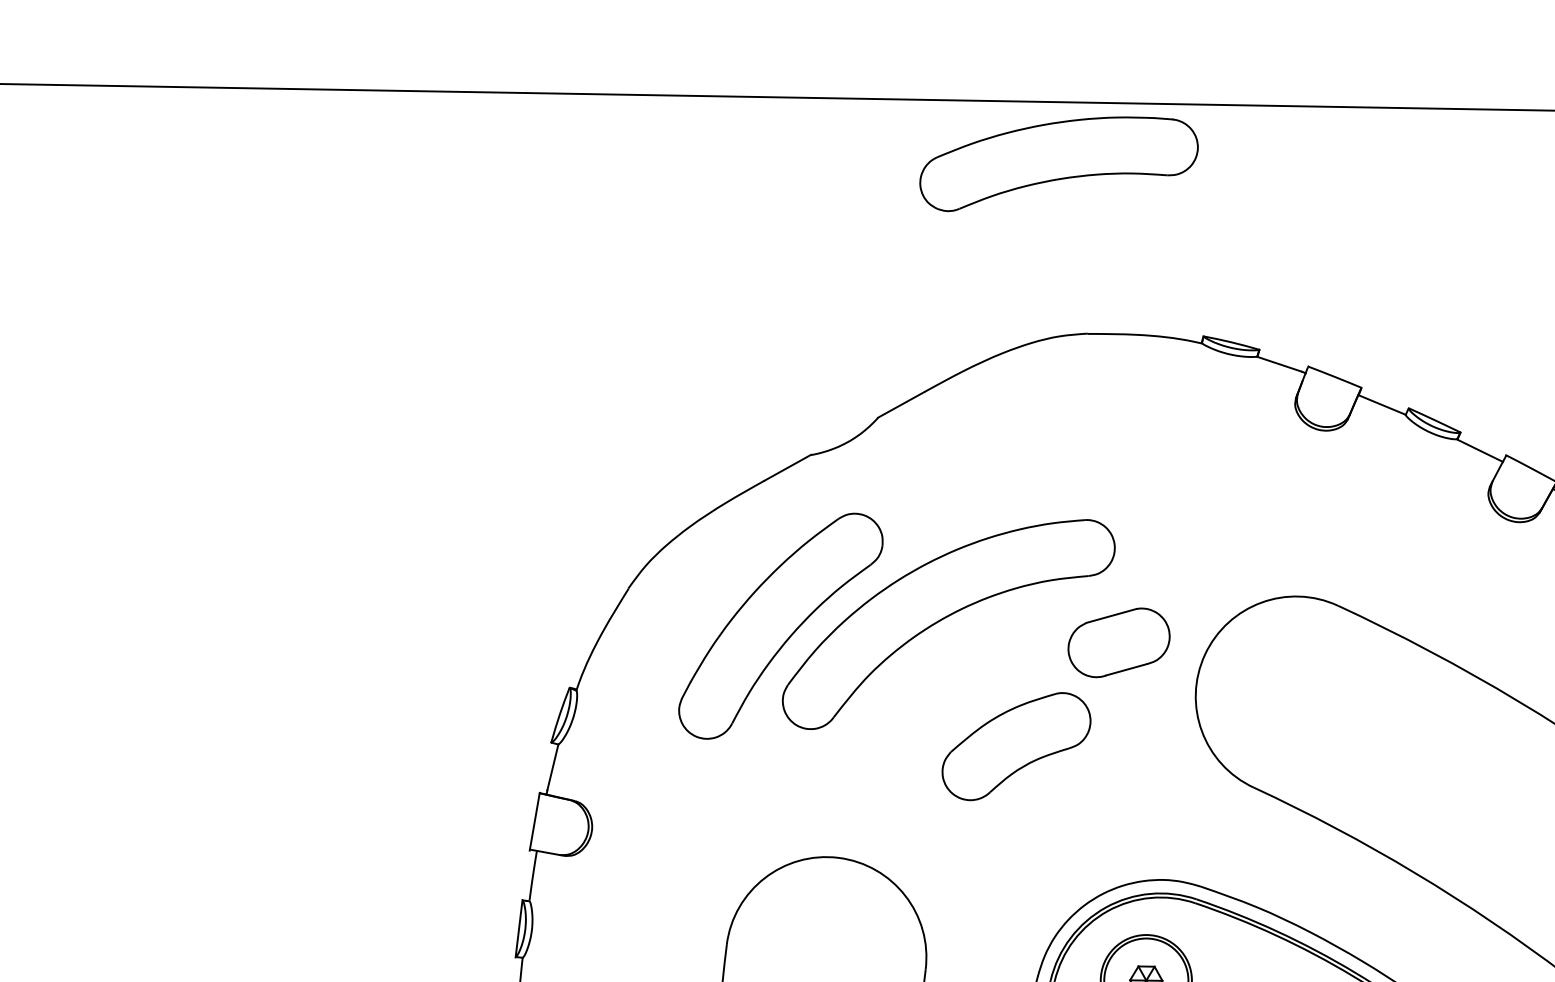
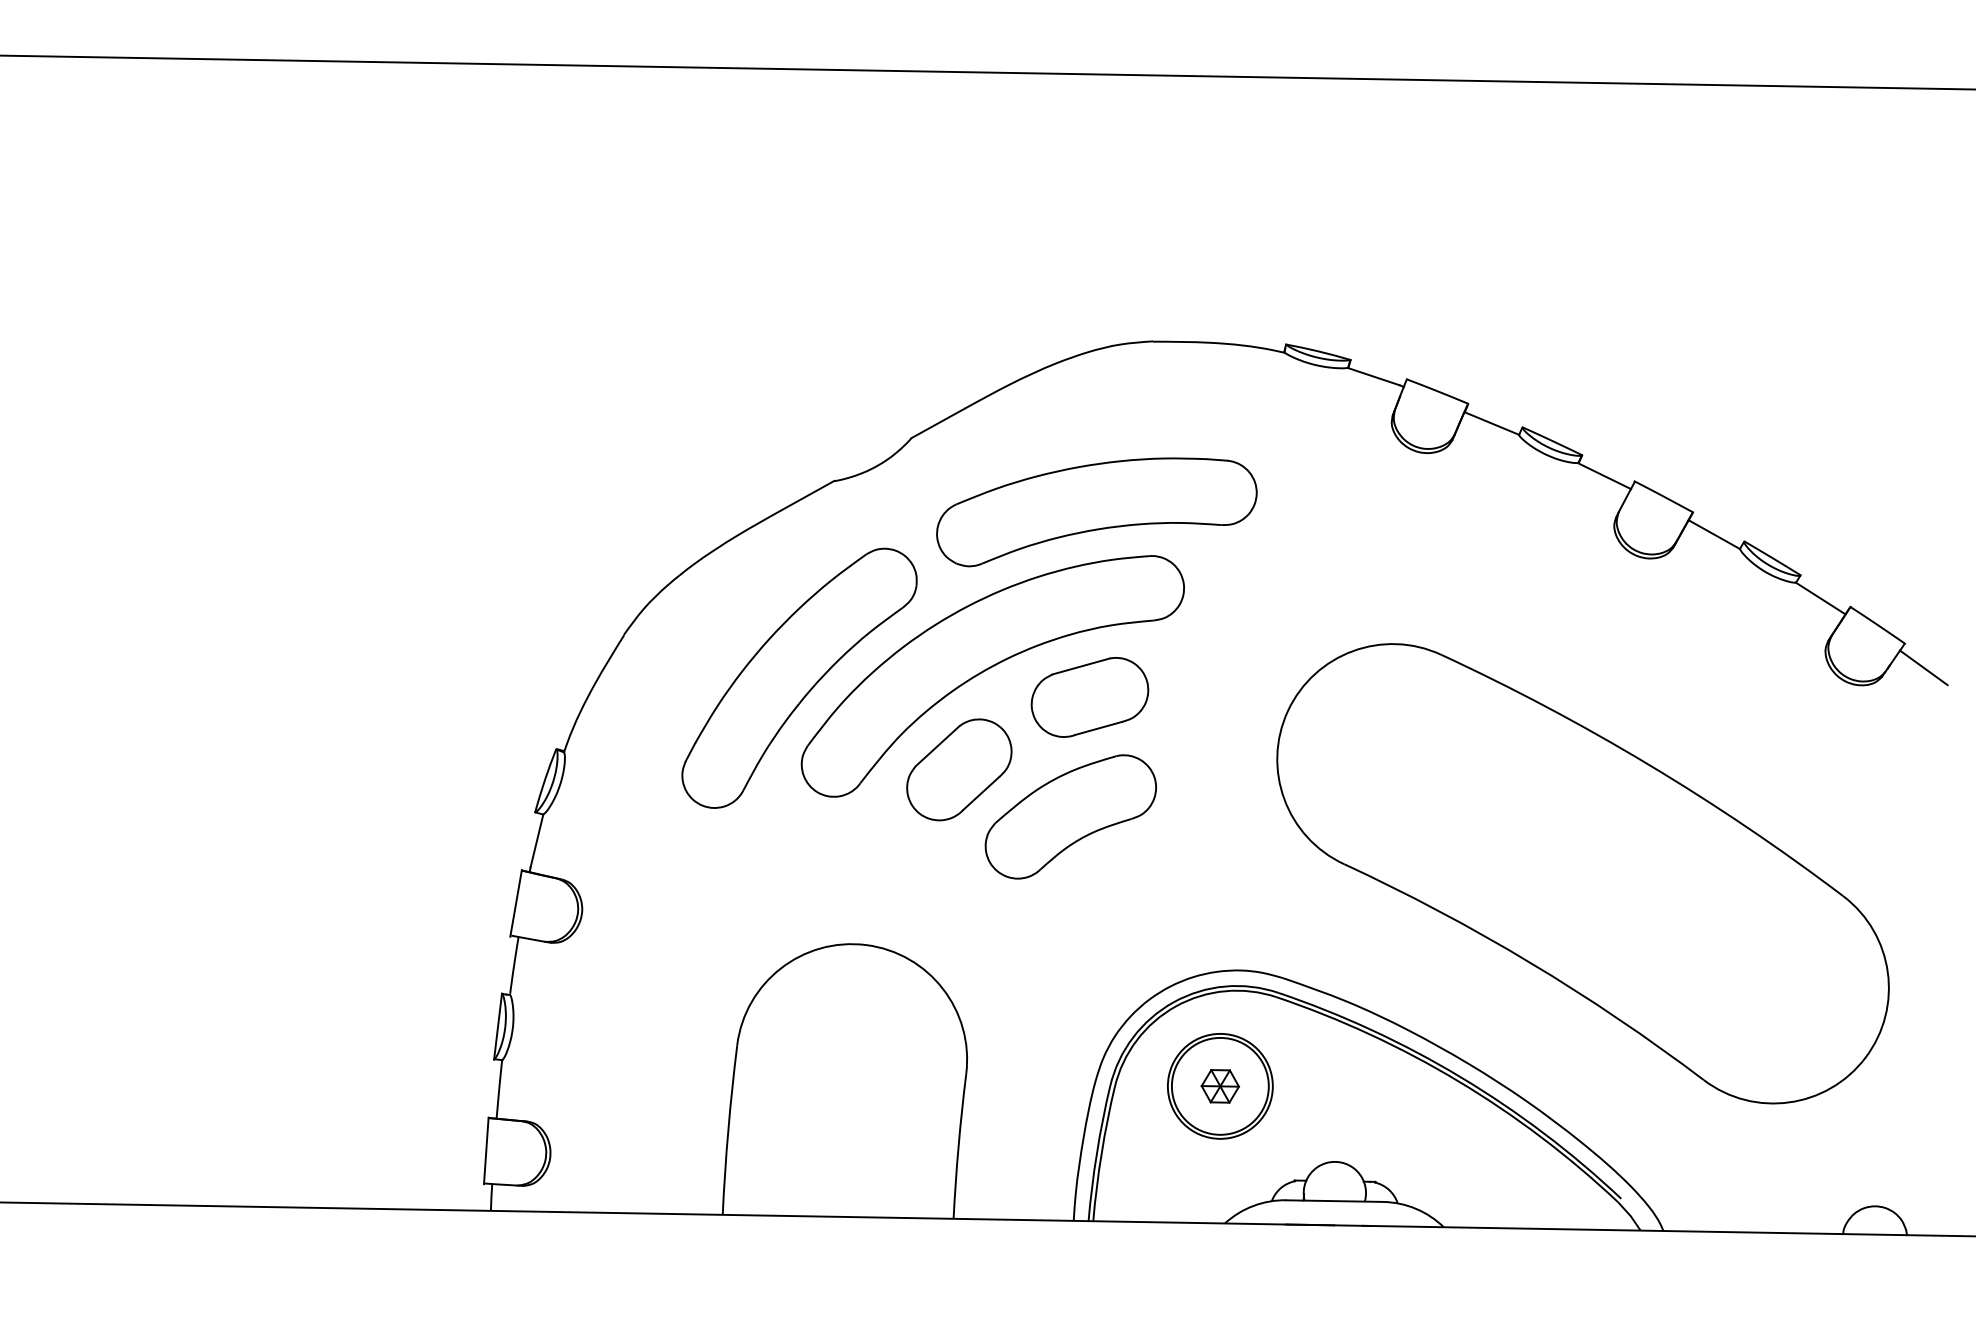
part: (1058, 164) -> (1096, 512), moved
part: (1118, 642) -> (1089, 697), moved
part: (919, 705) -> (959, 769), added

